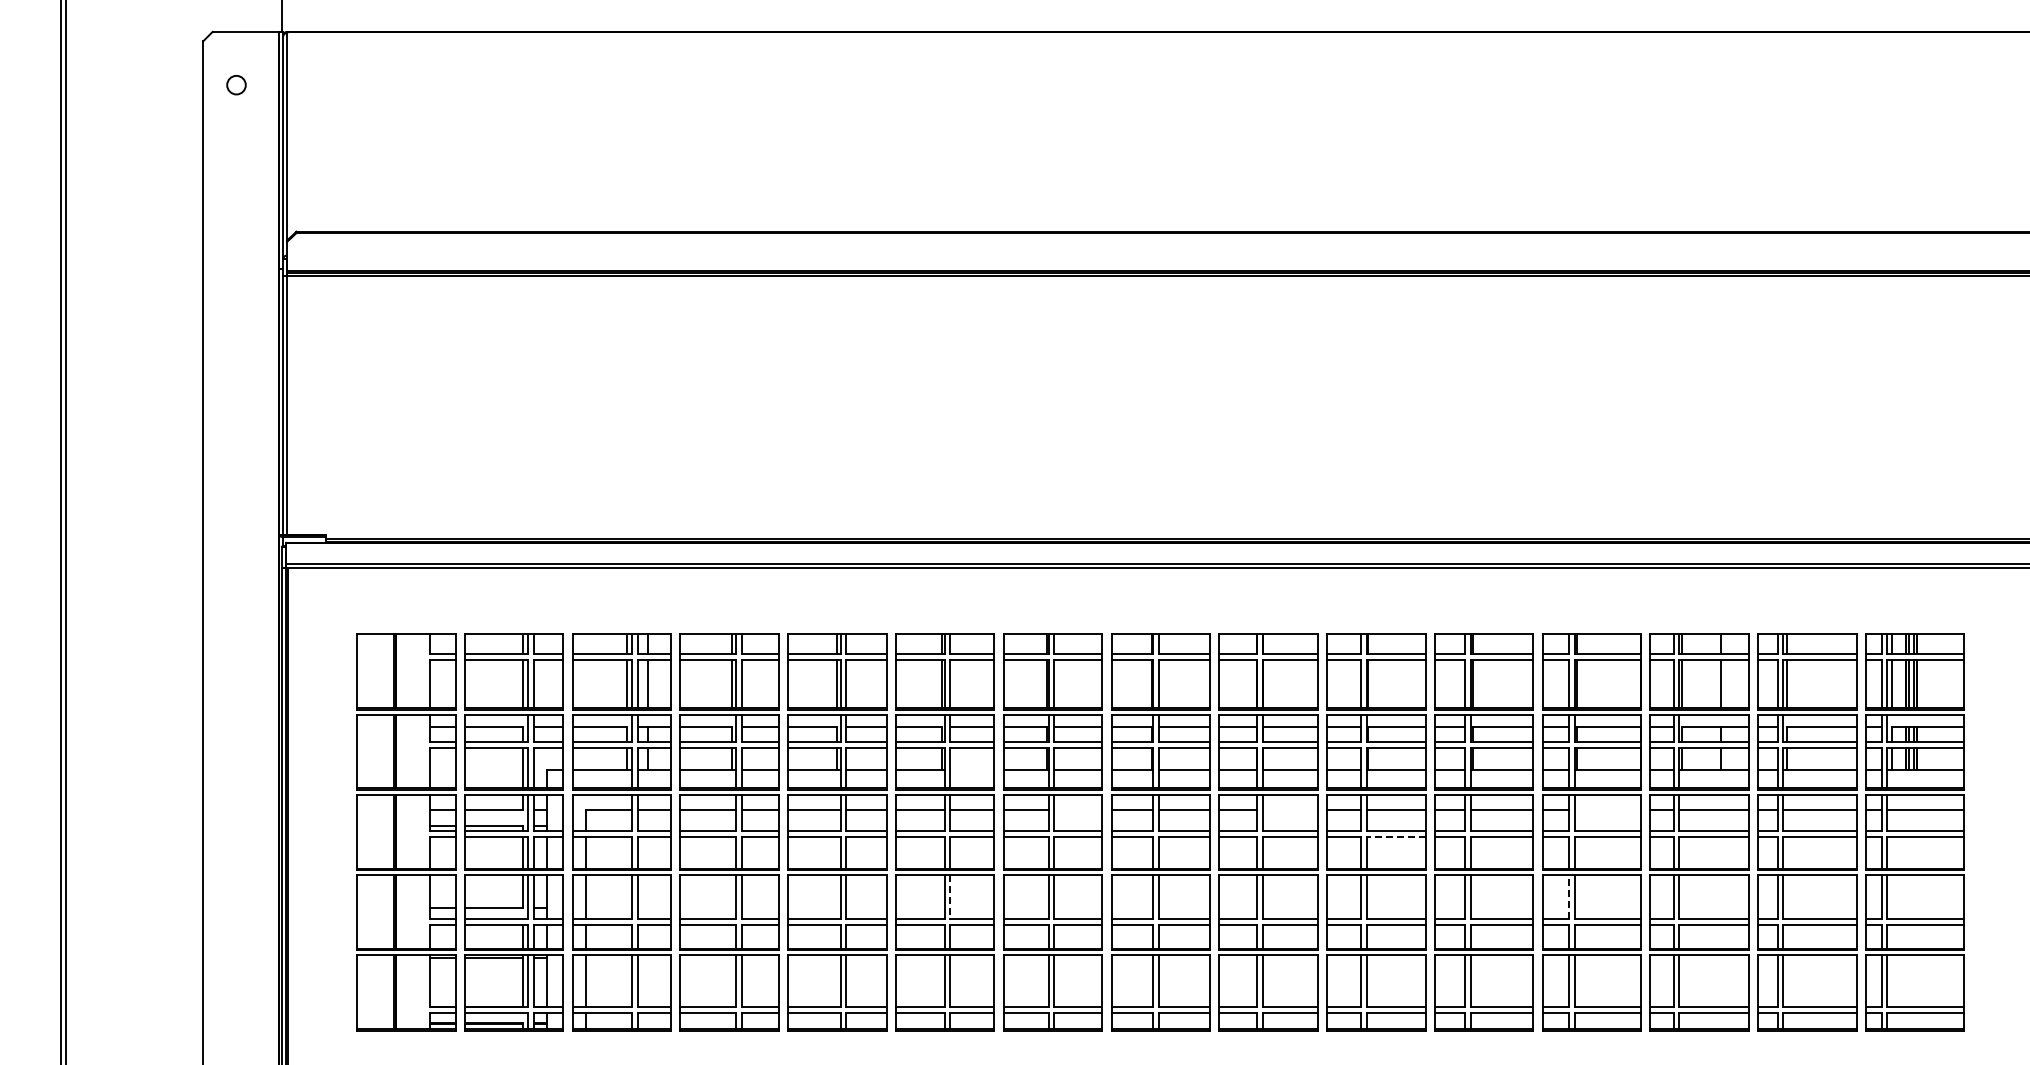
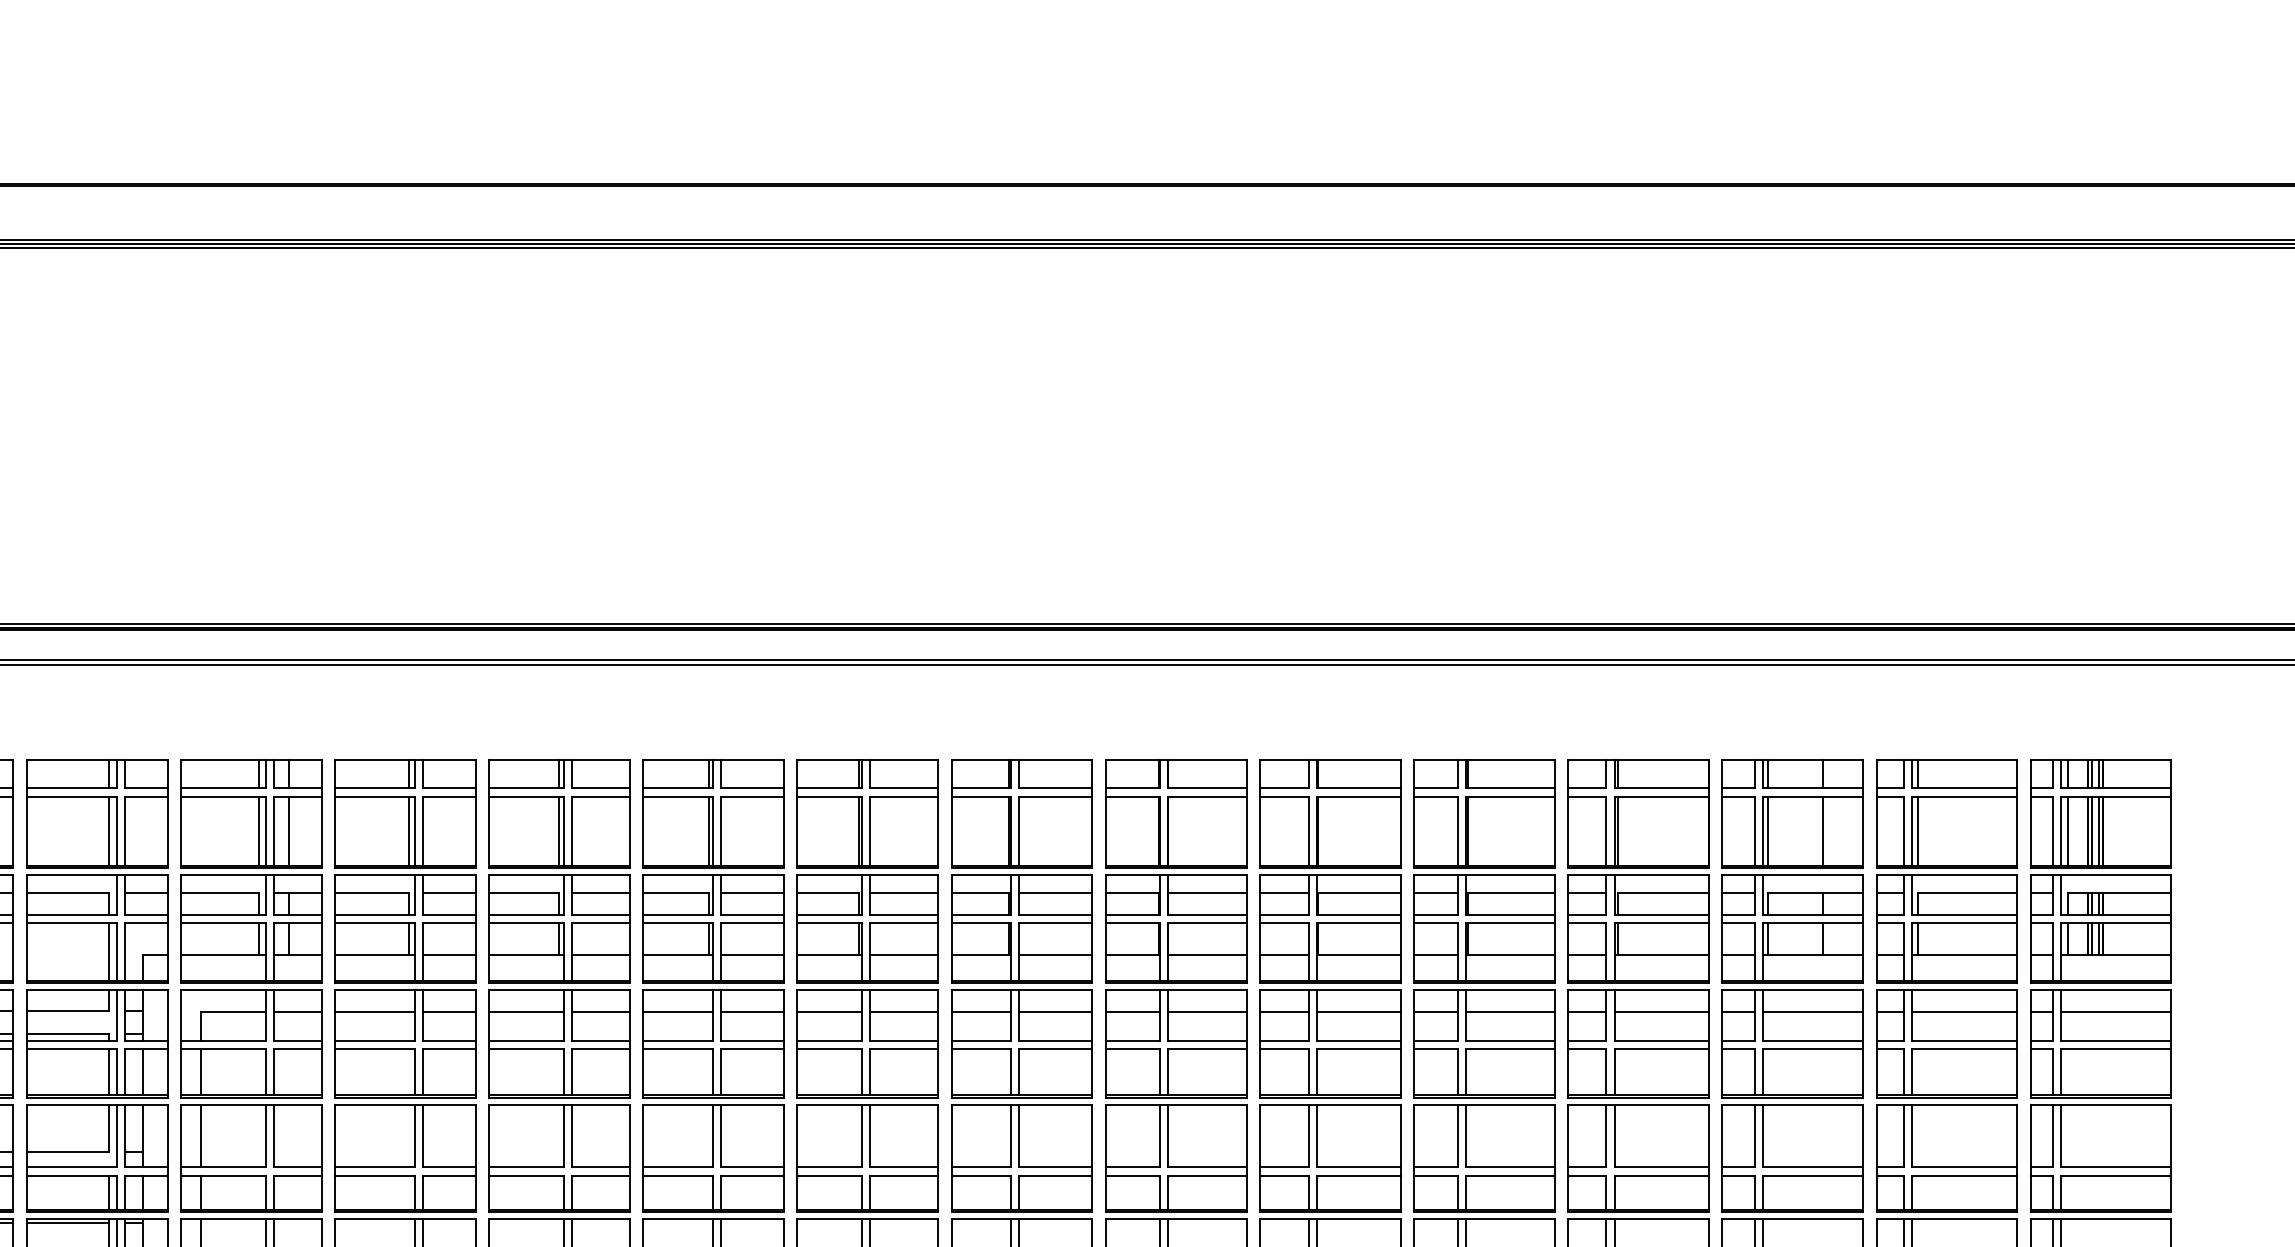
line: (972, 770) -> (752, 955), added
line: (1078, 810) -> (904, 1012), added
line: (1289, 810) -> (1206, 1012), added
line: (1608, 810) -> (1662, 1012), added
line: (1395, 836) -> (1357, 1049), dashed -> solid
line: (950, 897) -> (721, 1136), dashed -> solid
line: (1569, 897) -> (1606, 1136), dashed -> solid

